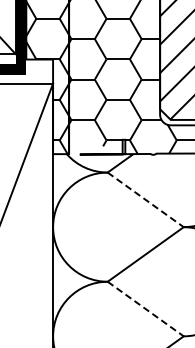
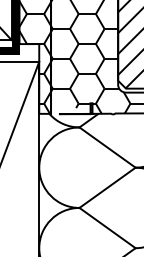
line: (145, 199) -> (107, 147), dashed -> solid
line: (145, 309) -> (107, 228), dashed -> solid

